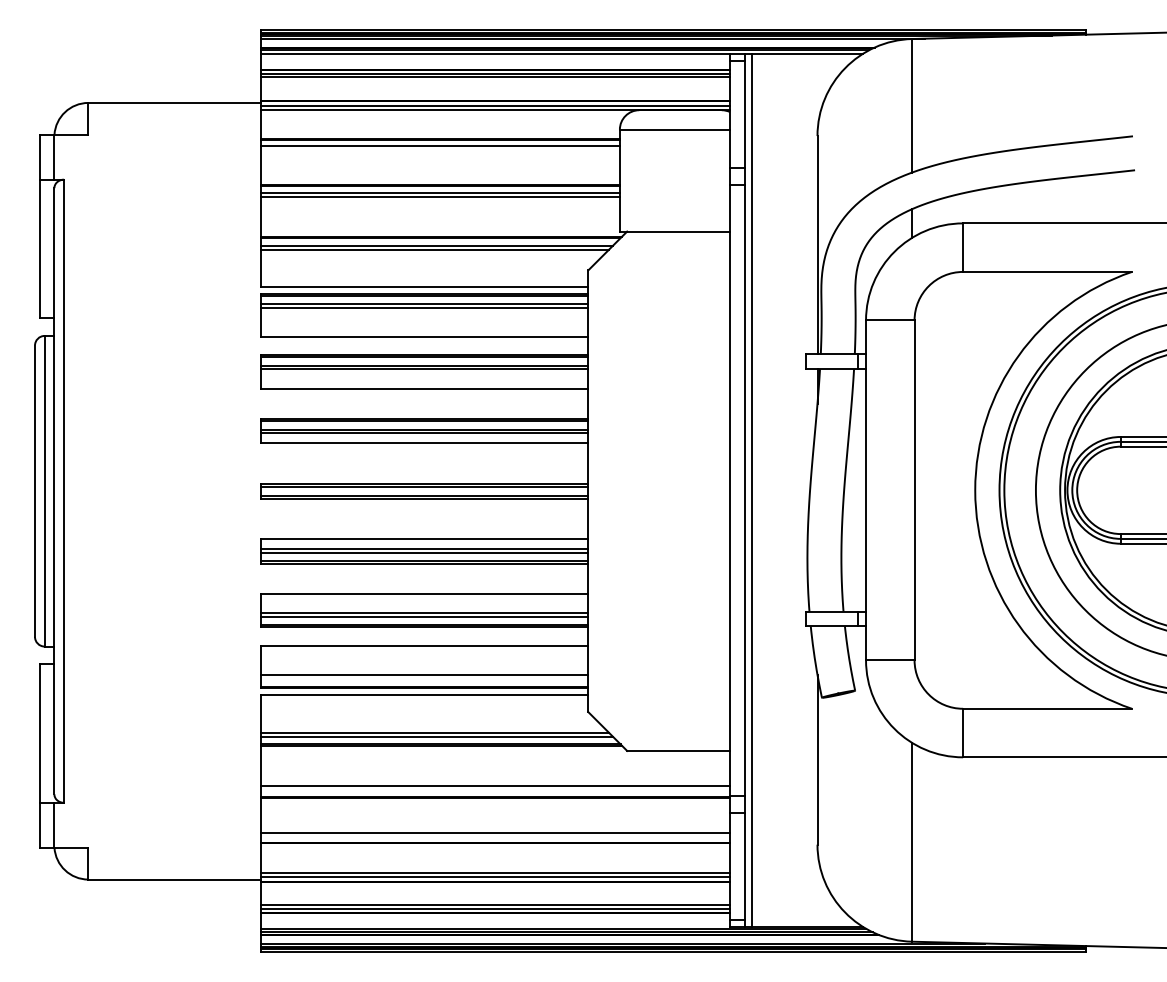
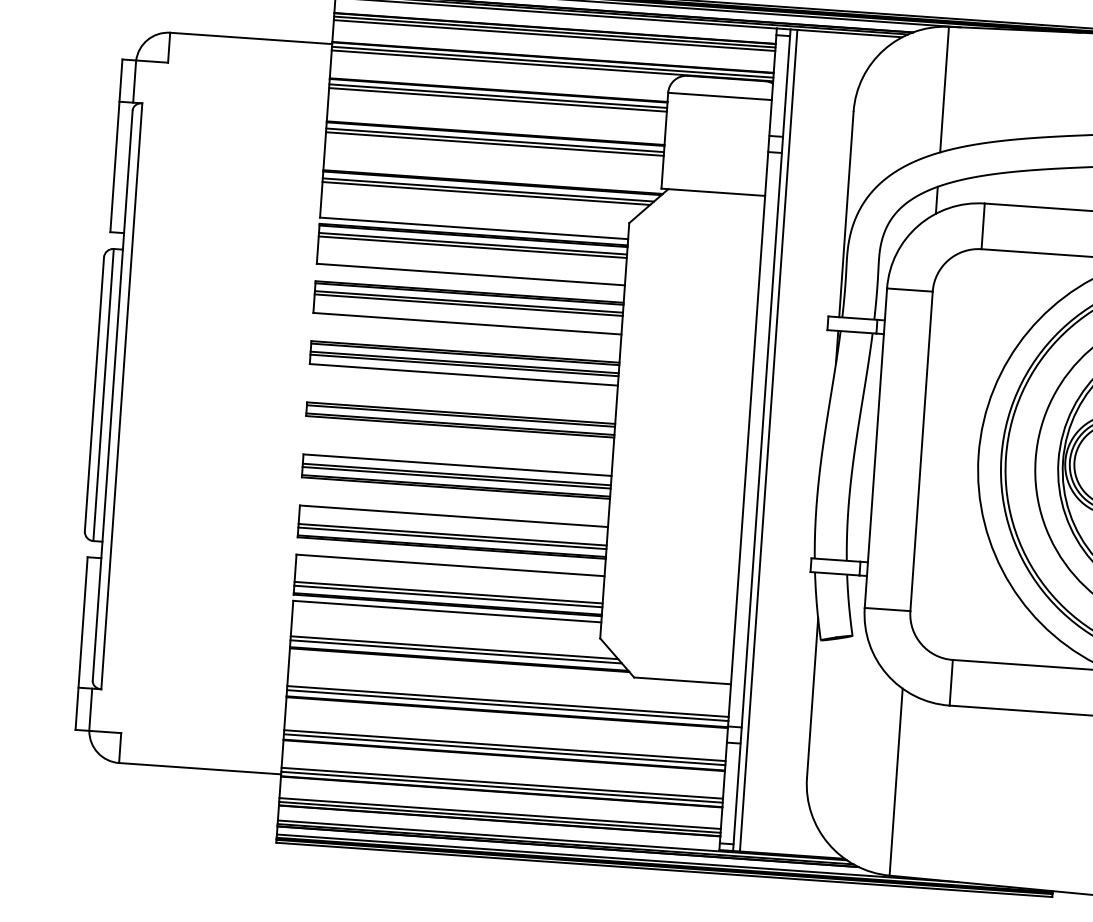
line: (439, 149) -> (497, 99), added
line: (424, 678) -> (448, 596), added
line: (495, 790) -> (507, 706), added
line: (495, 836) -> (504, 749), added

